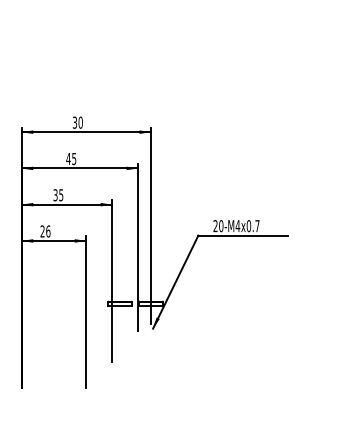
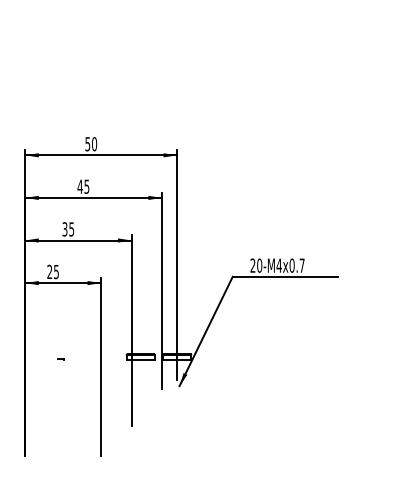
text: (74, 122) -> (87, 143), 30 -> 50
text: (48, 231) -> (56, 271), 26 -> 25
part: (51, 305) -> (60, 359), added

